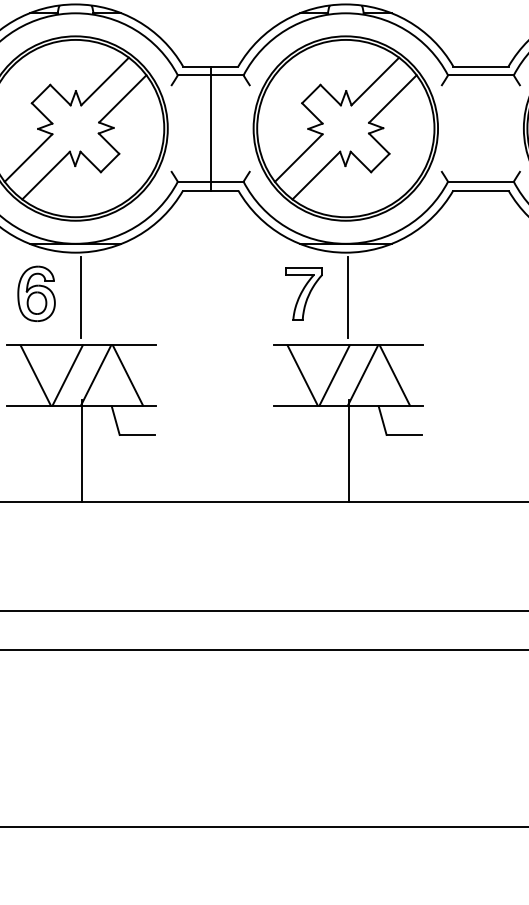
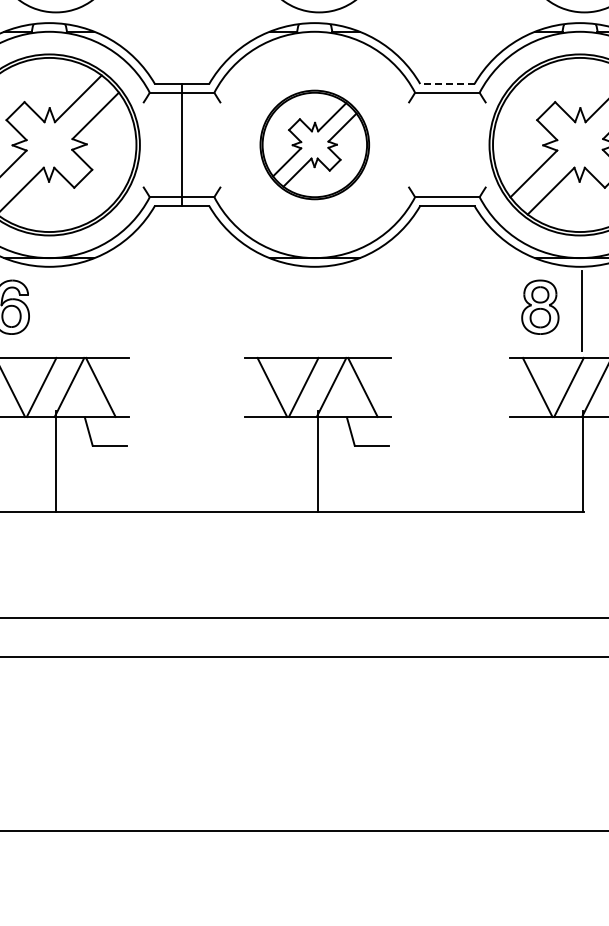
line: (480, 66) -> (446, 84), solid -> dashed
part: (345, 128) -> (314, 144), size x0.6
part: (303, 294) -> (273, 307), removed
line: (80, 298) -> (54, 311), removed
line: (347, 298) -> (316, 311), removed

